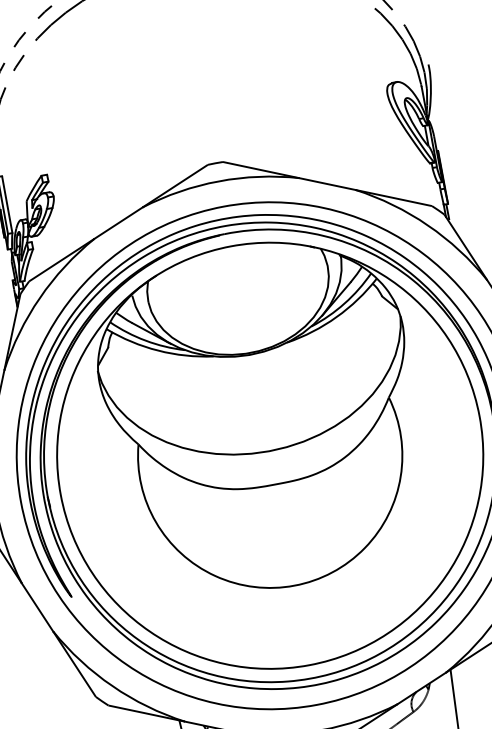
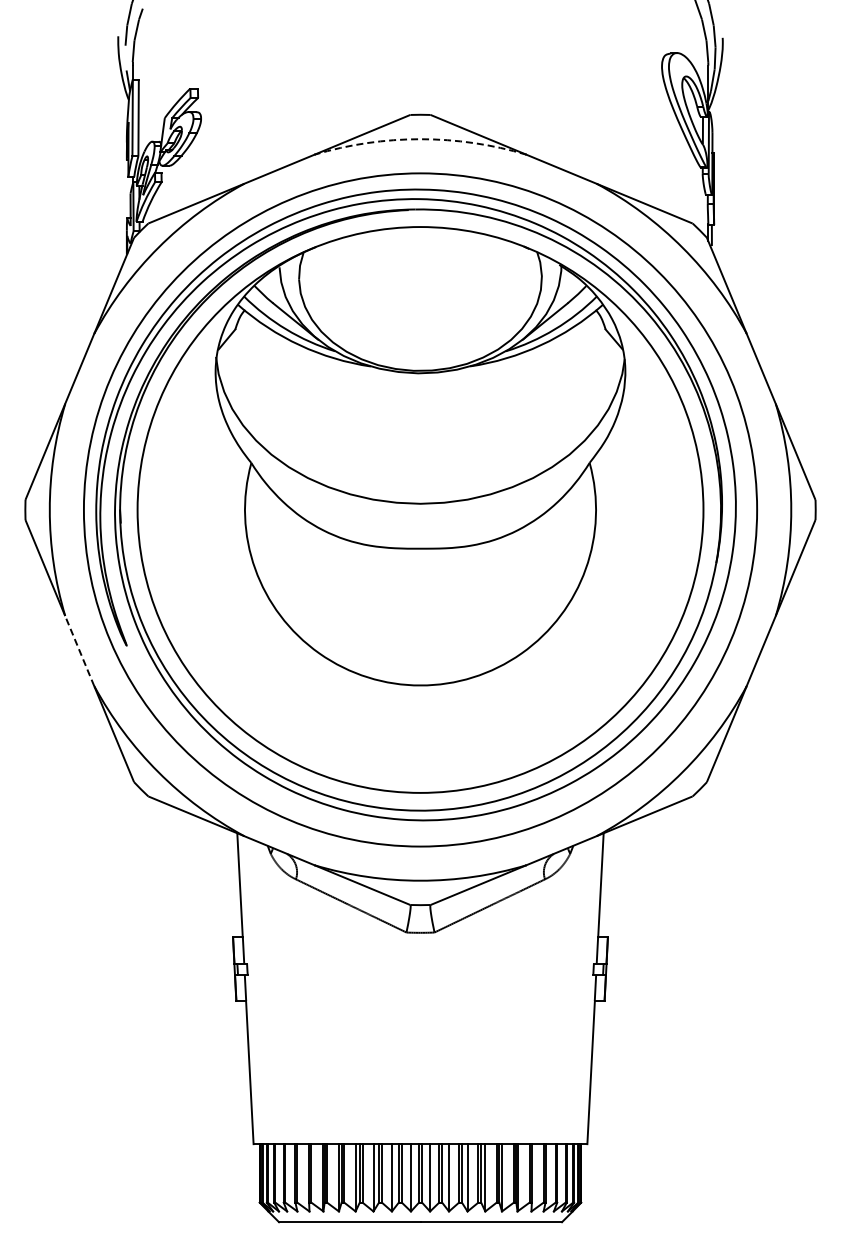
arc: (218, 181) -> (420, 139), solid -> dashed
line: (37, 607) -> (79, 651), solid -> dashed

